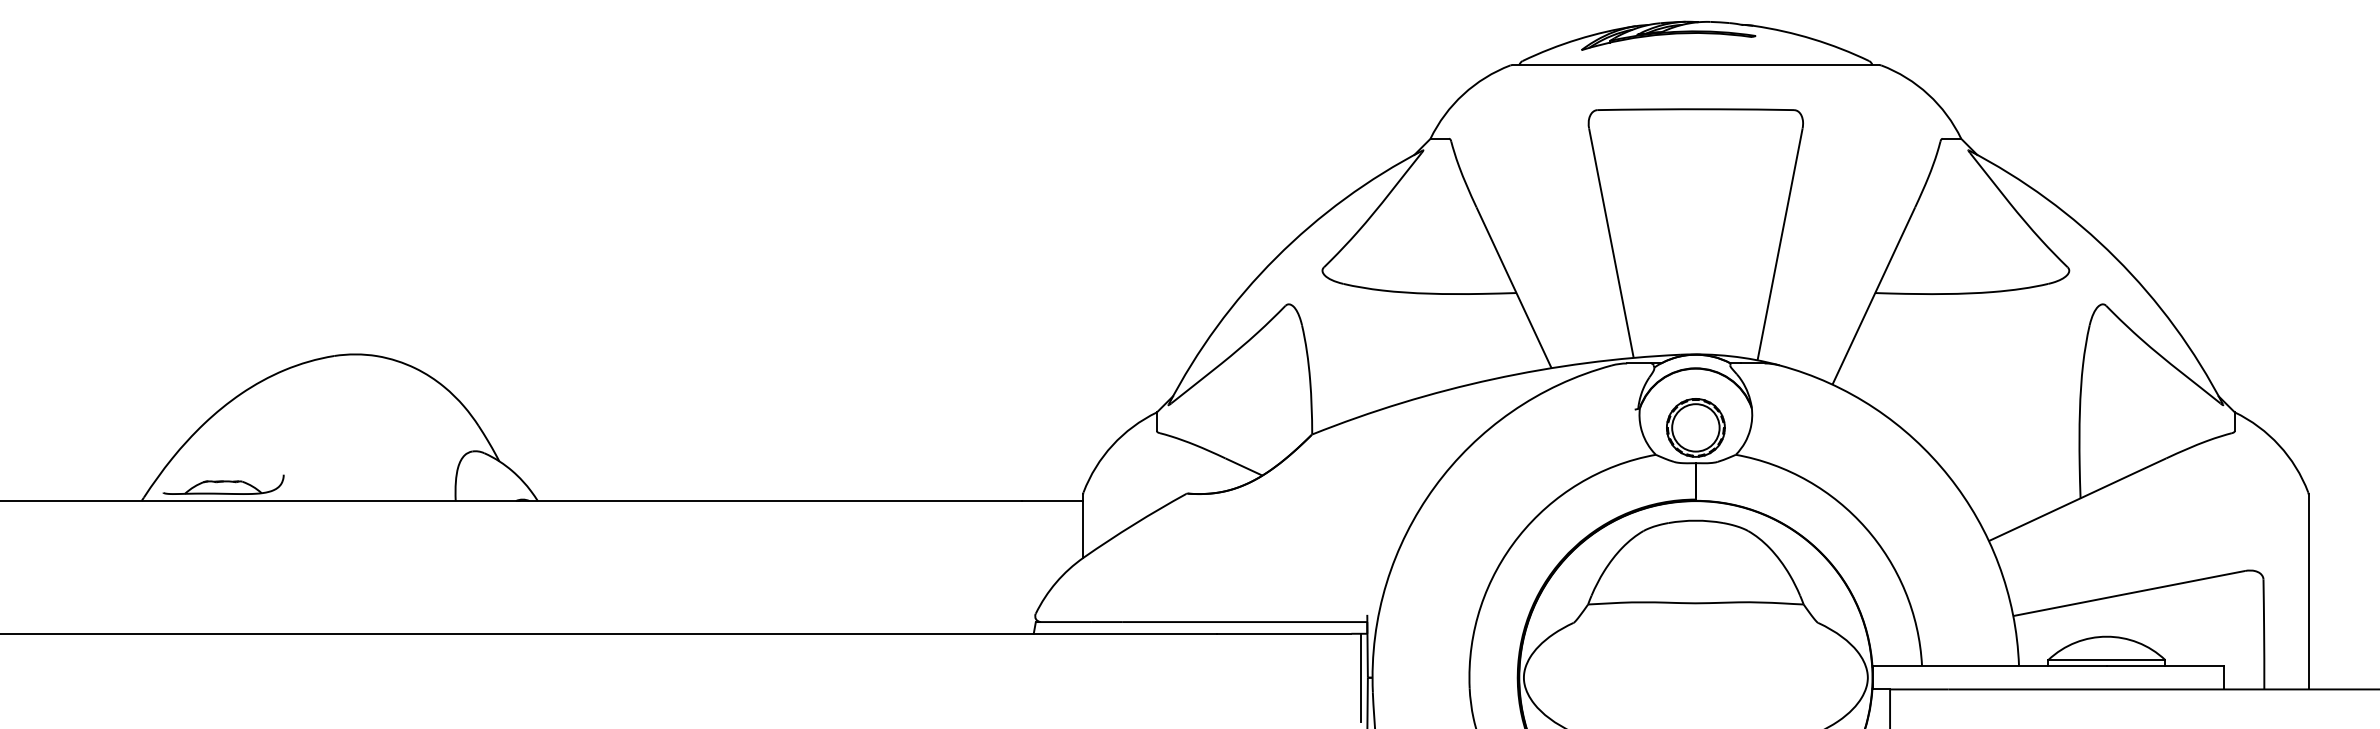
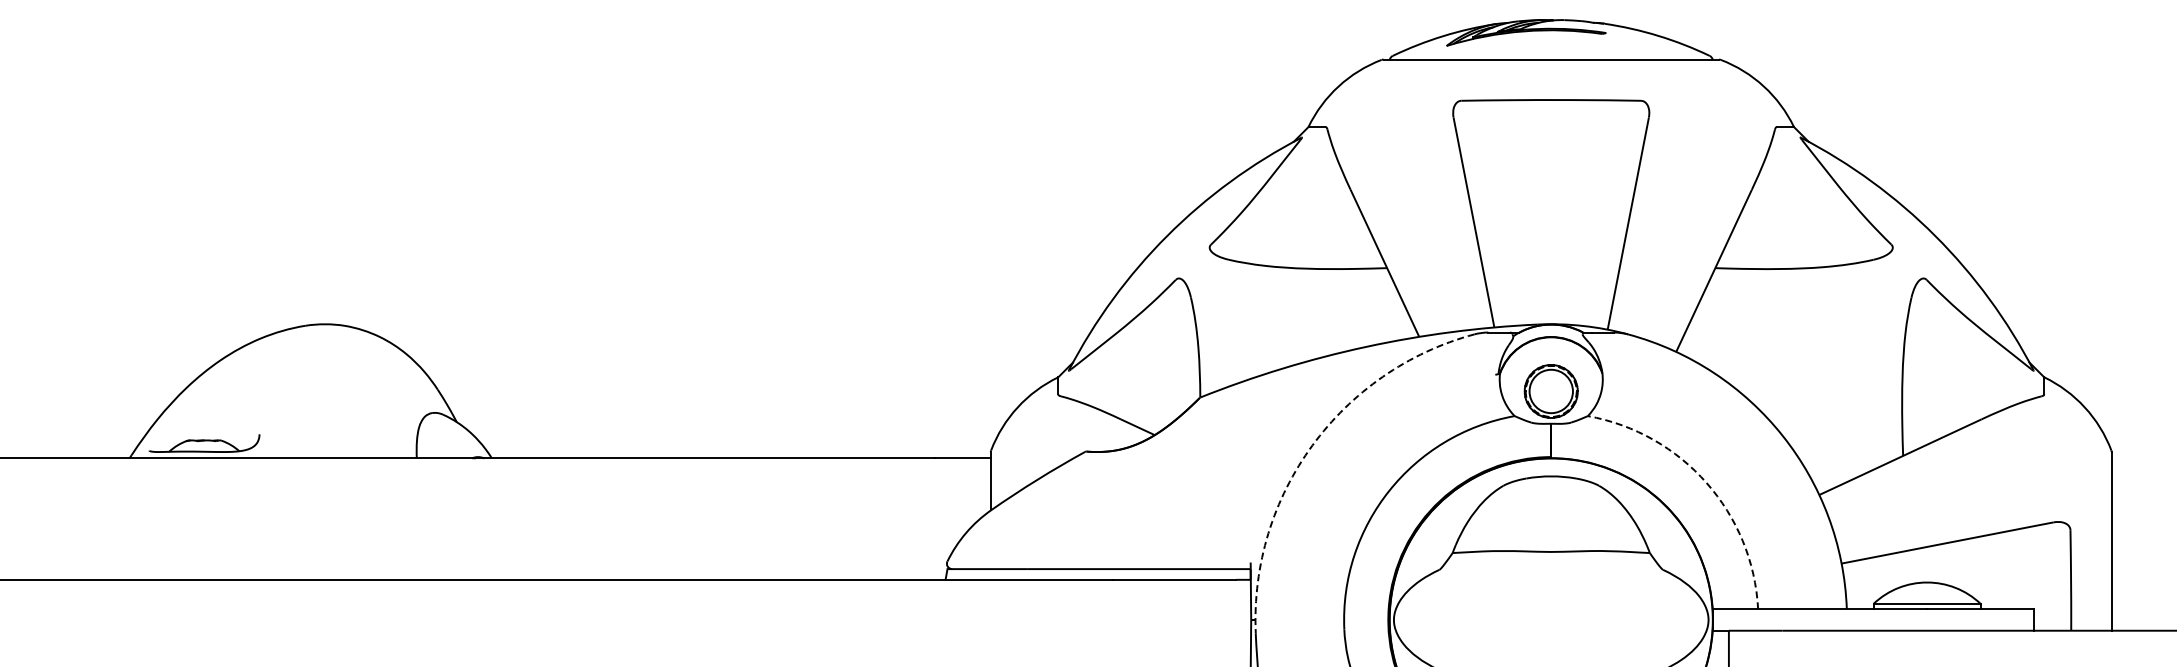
arc: (1434, 486) -> (1312, 445), solid -> dashed
arc: (1865, 528) -> (1706, 483), solid -> dashed
line: (1361, 677) -> (1245, 619), removed

